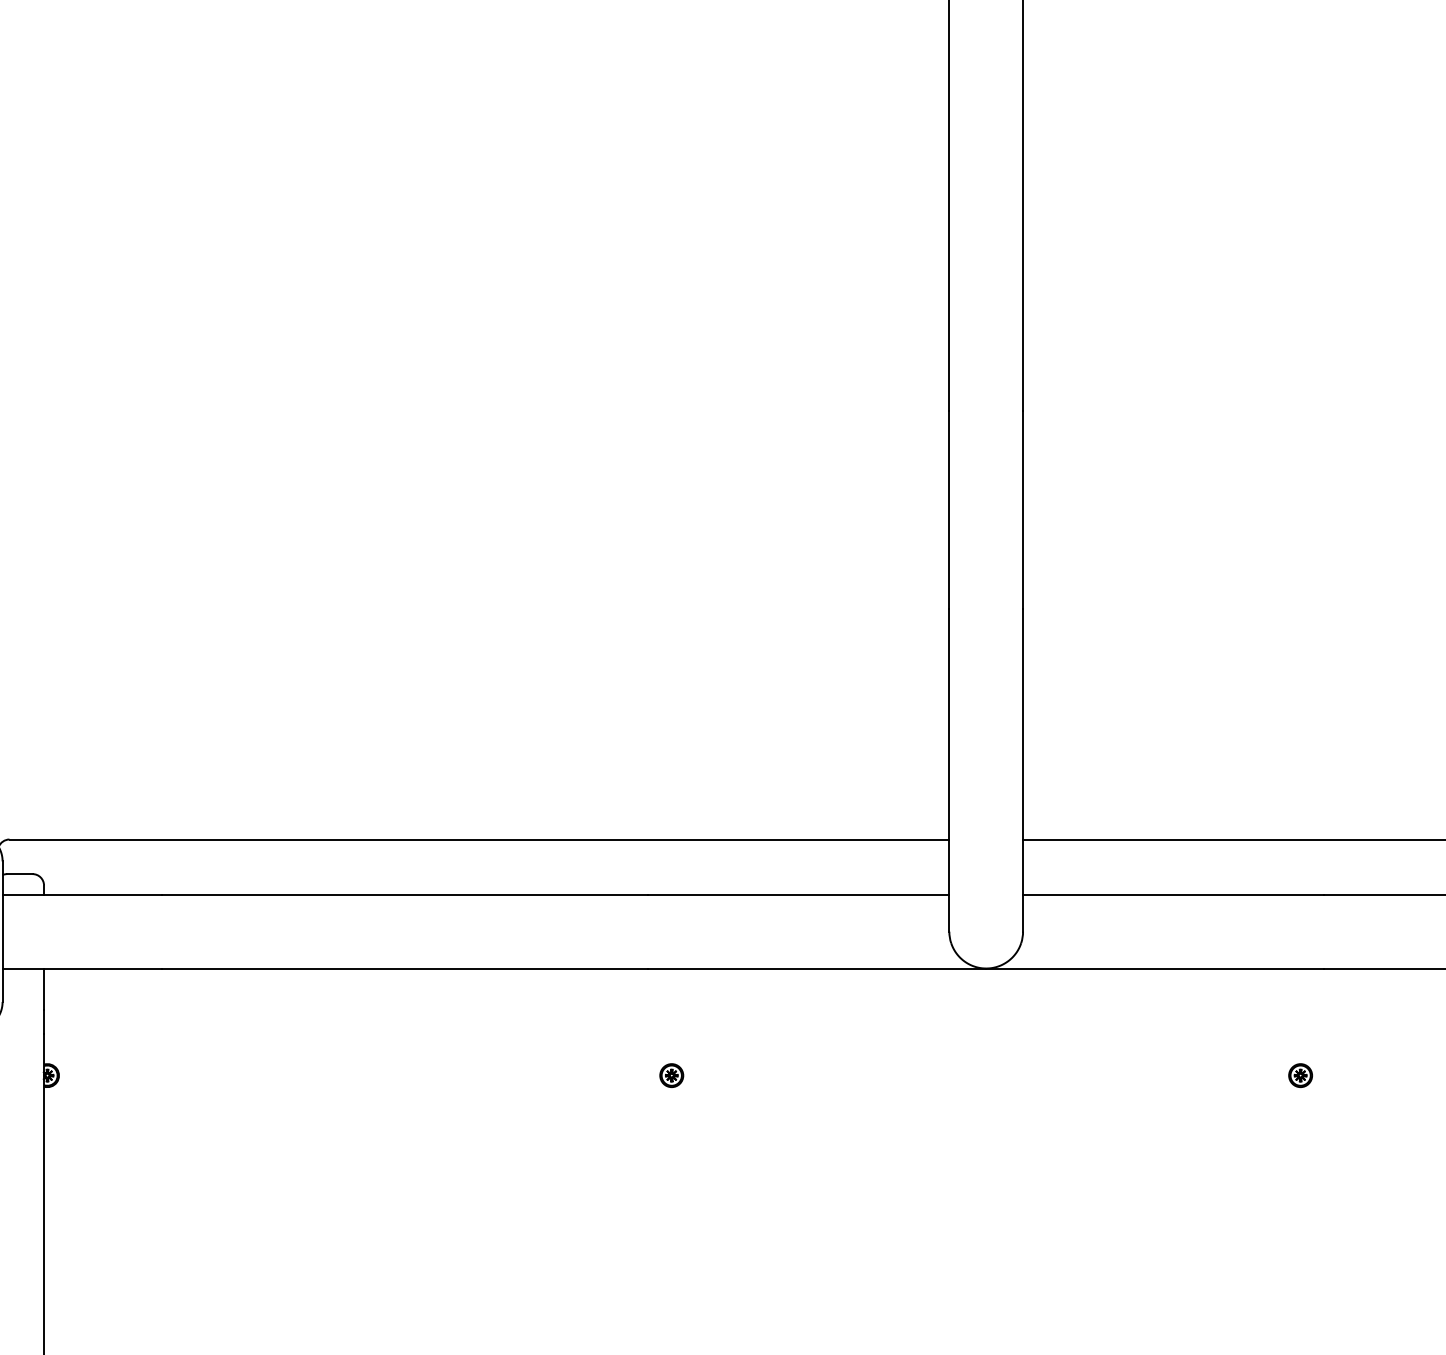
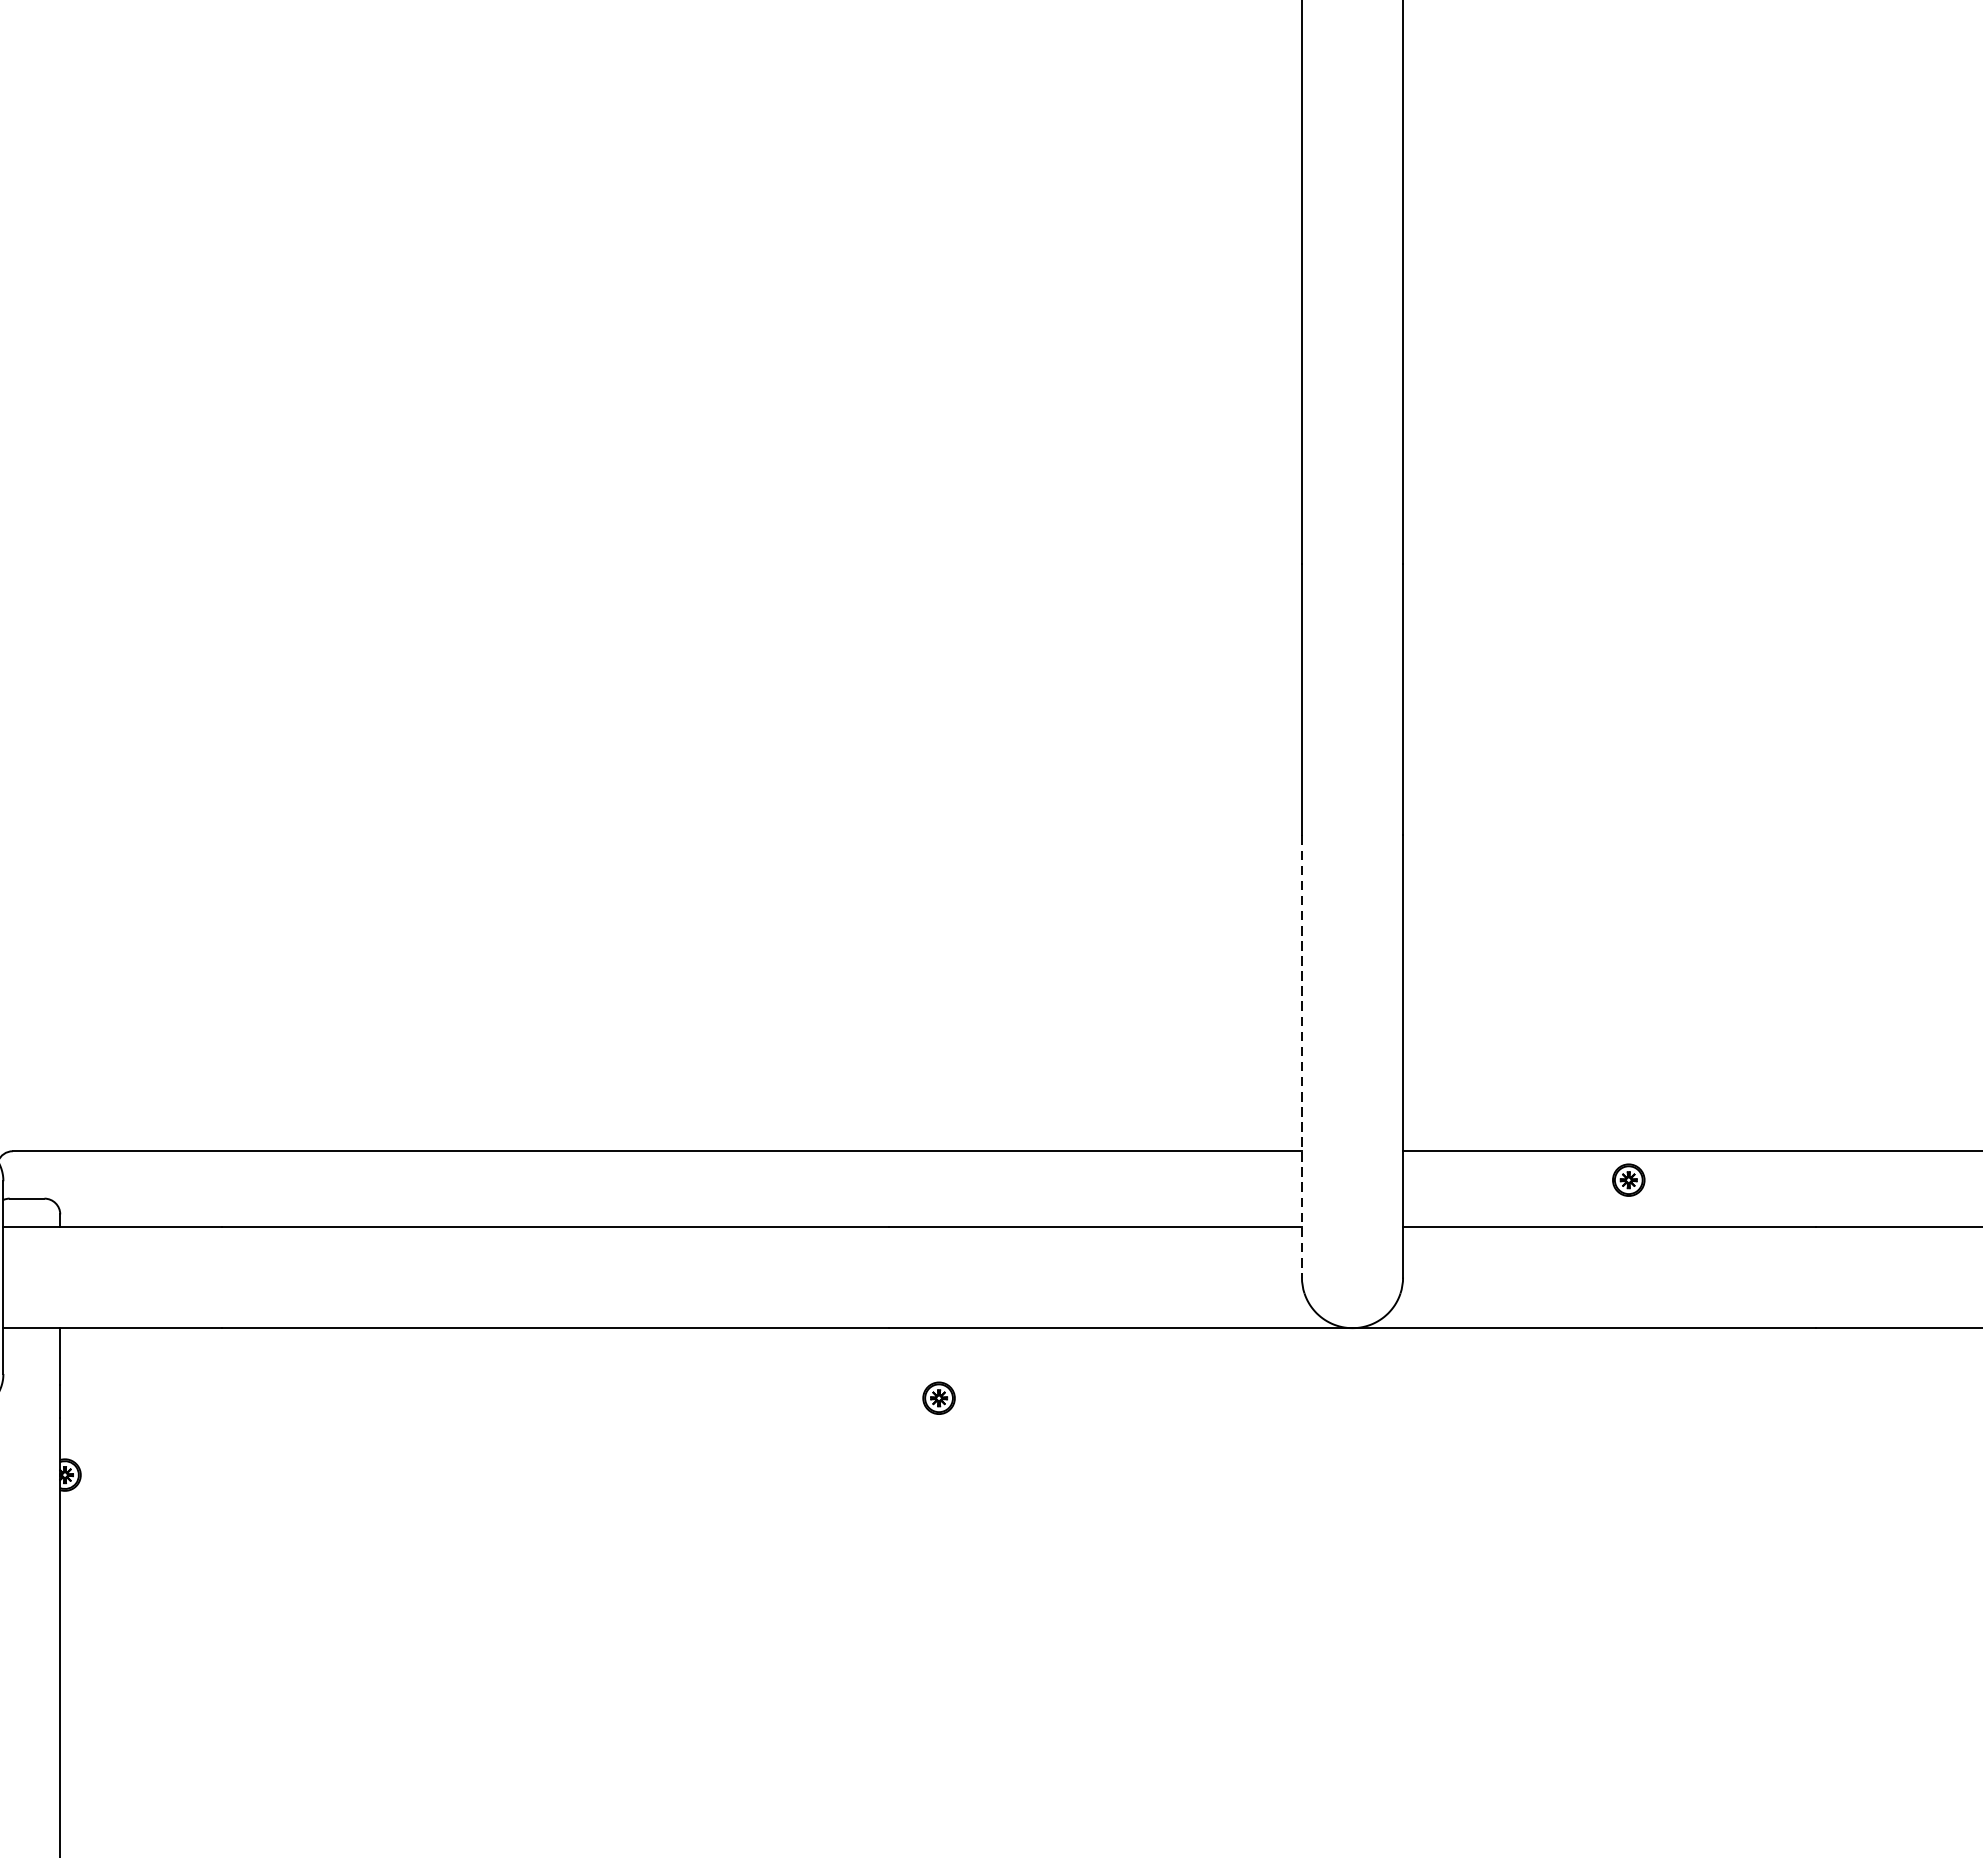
line: (949, 770) -> (1302, 1056), solid -> dashed
part: (671, 1075) -> (938, 1398), moved
part: (1300, 1075) -> (1628, 1180), moved

